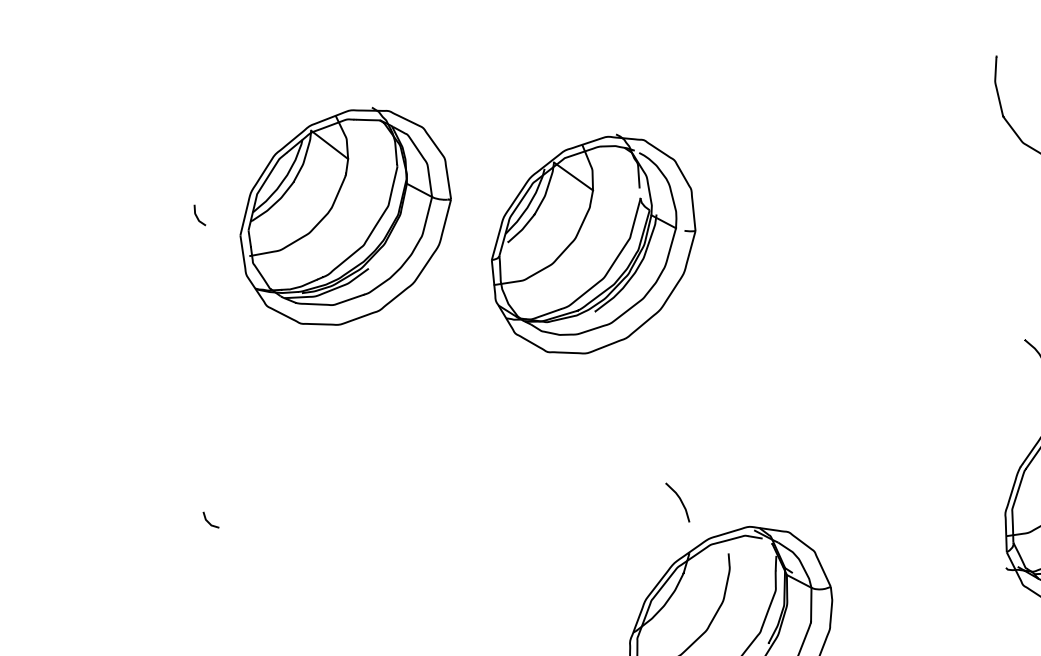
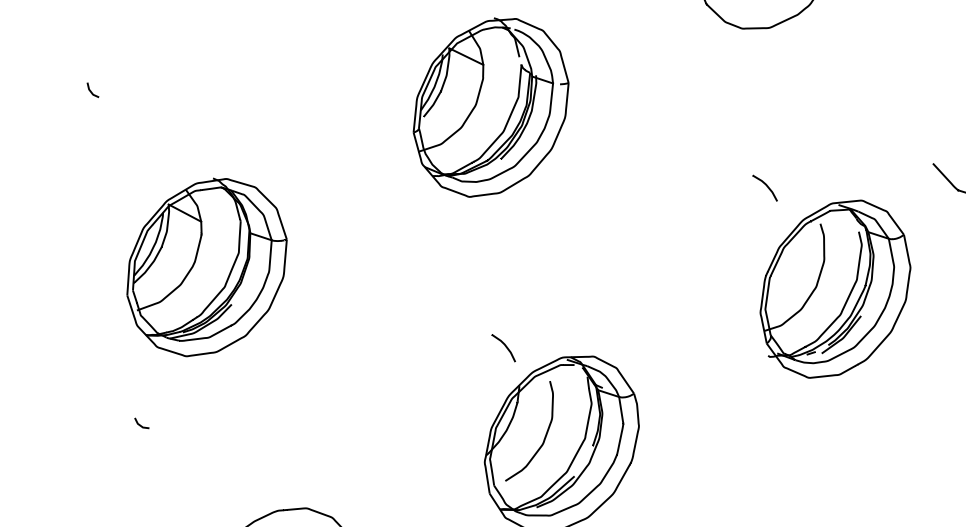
curve: (197, 215) -> (91, 90), moved
part: (345, 217) -> (206, 267), moved
part: (592, 245) -> (490, 107), moved

